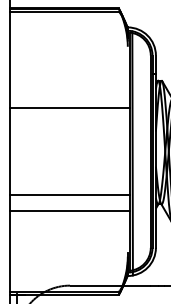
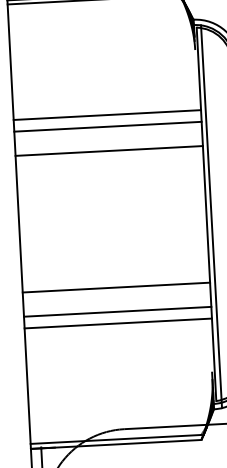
line: (69, 85) -> (106, 115), added
line: (69, 92) -> (107, 126), added
line: (69, 218) -> (117, 323), added

